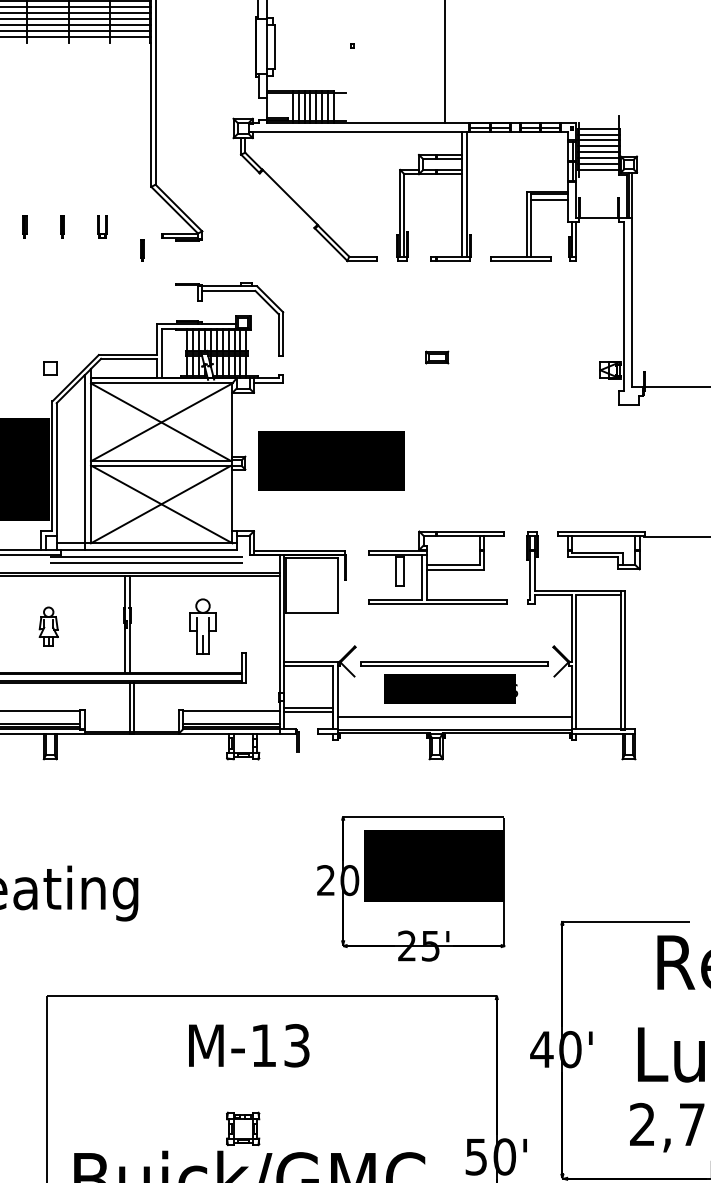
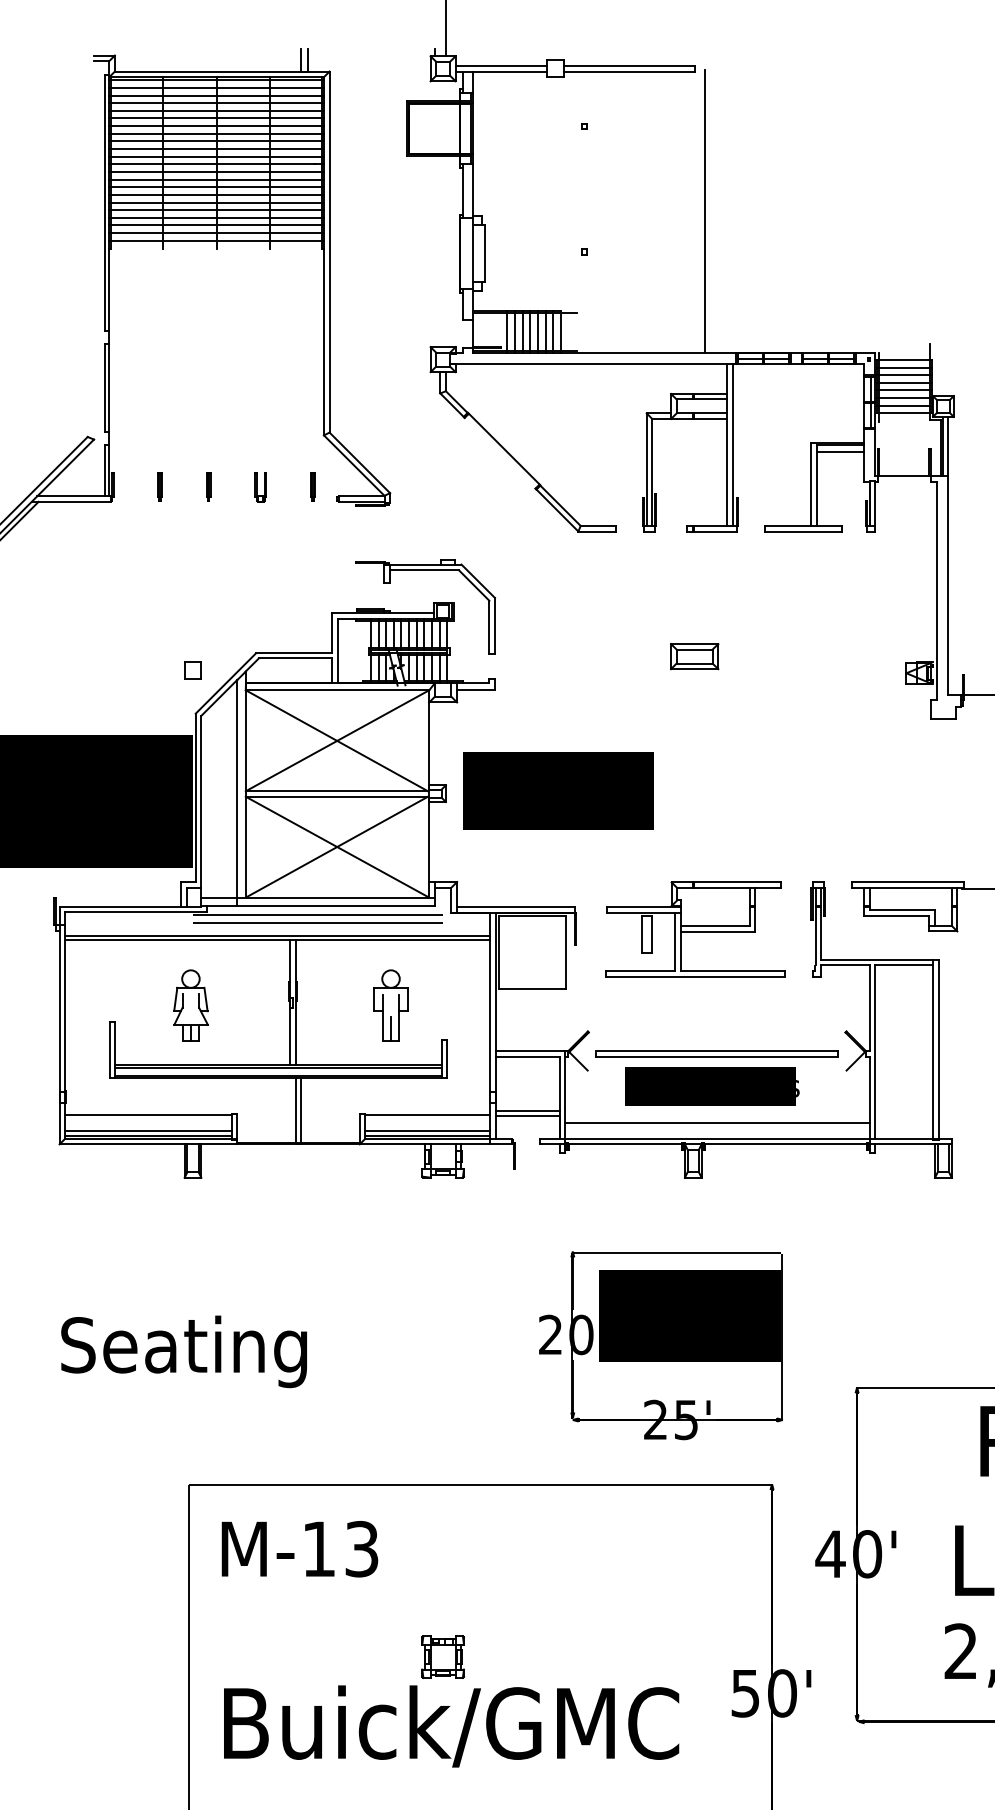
part: (142, 250) -> (312, 486), moved
part: (437, 357) -> (694, 656), size x1.67
part: (48, 626) -> (190, 1005), size x1.43
text: (248, 1045) -> (299, 1549), moved

